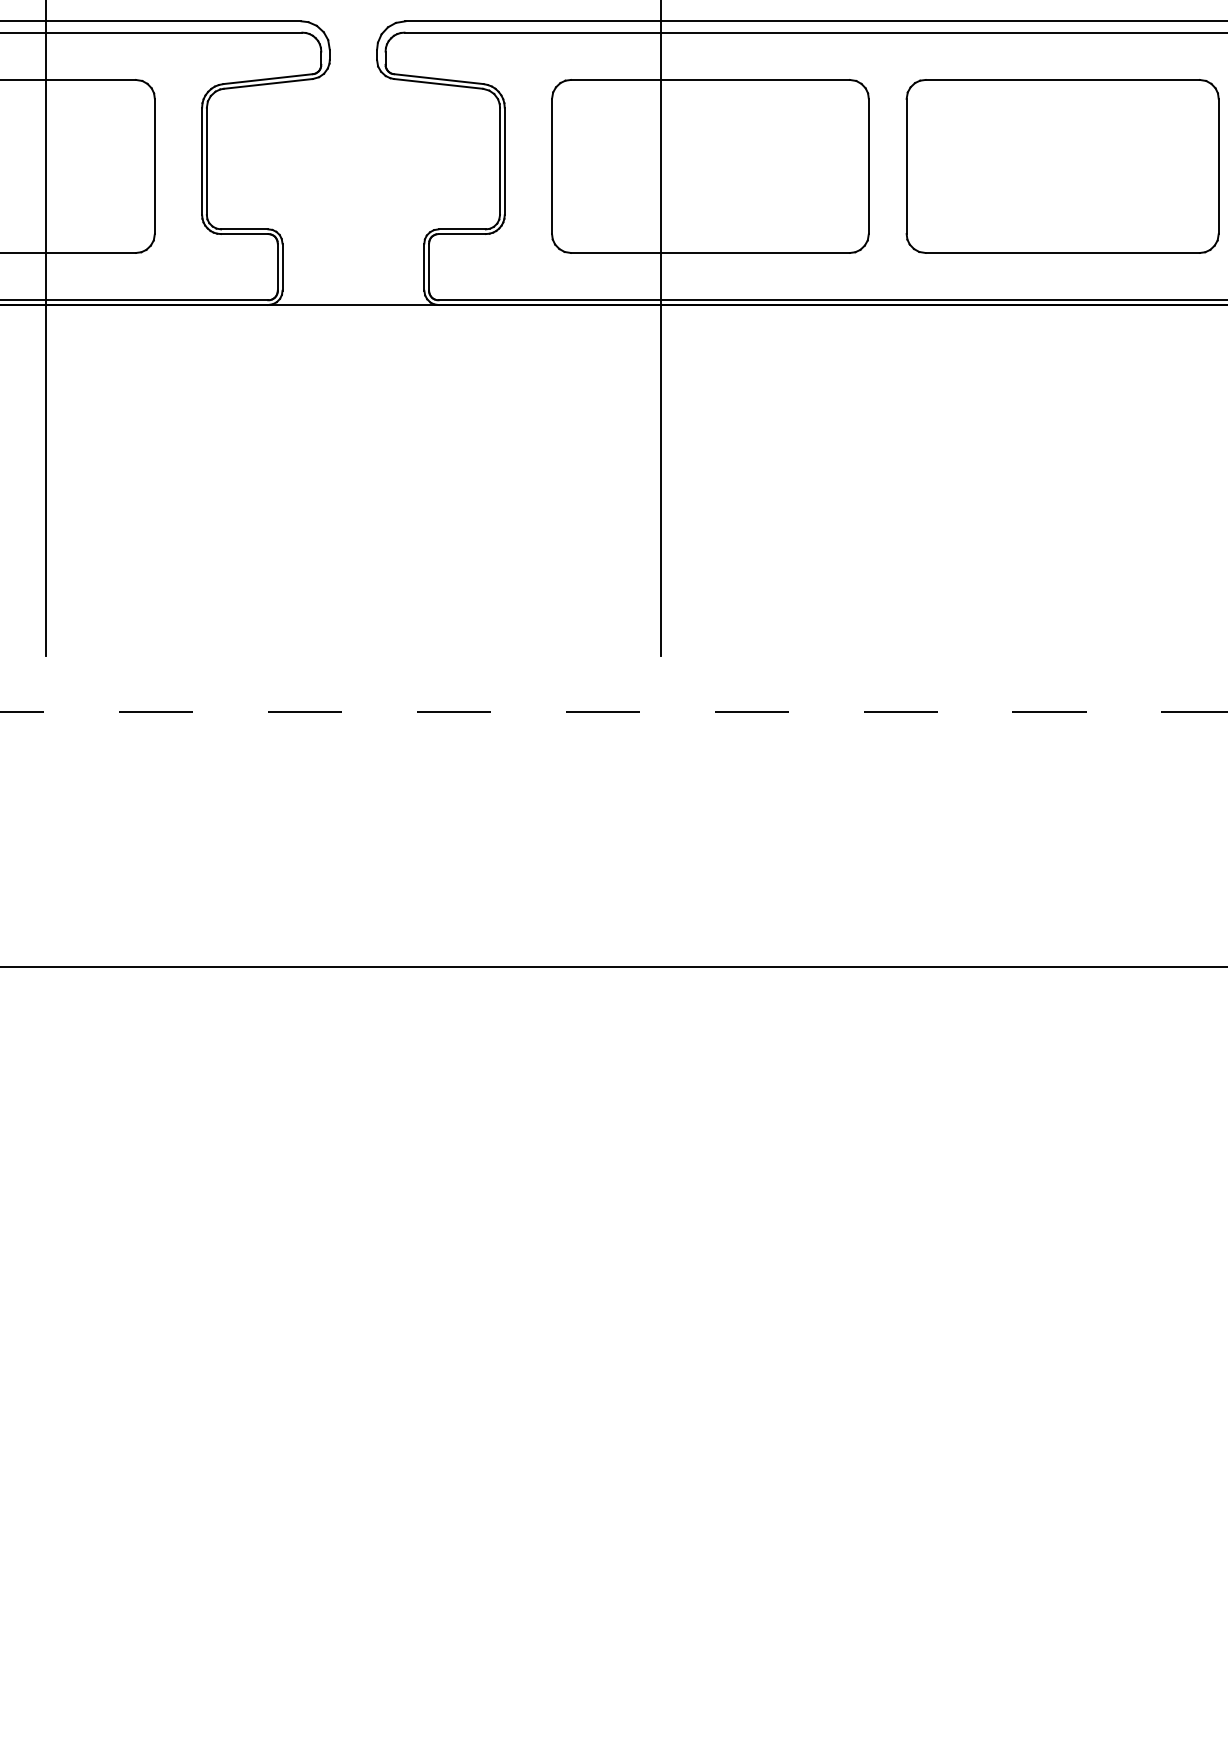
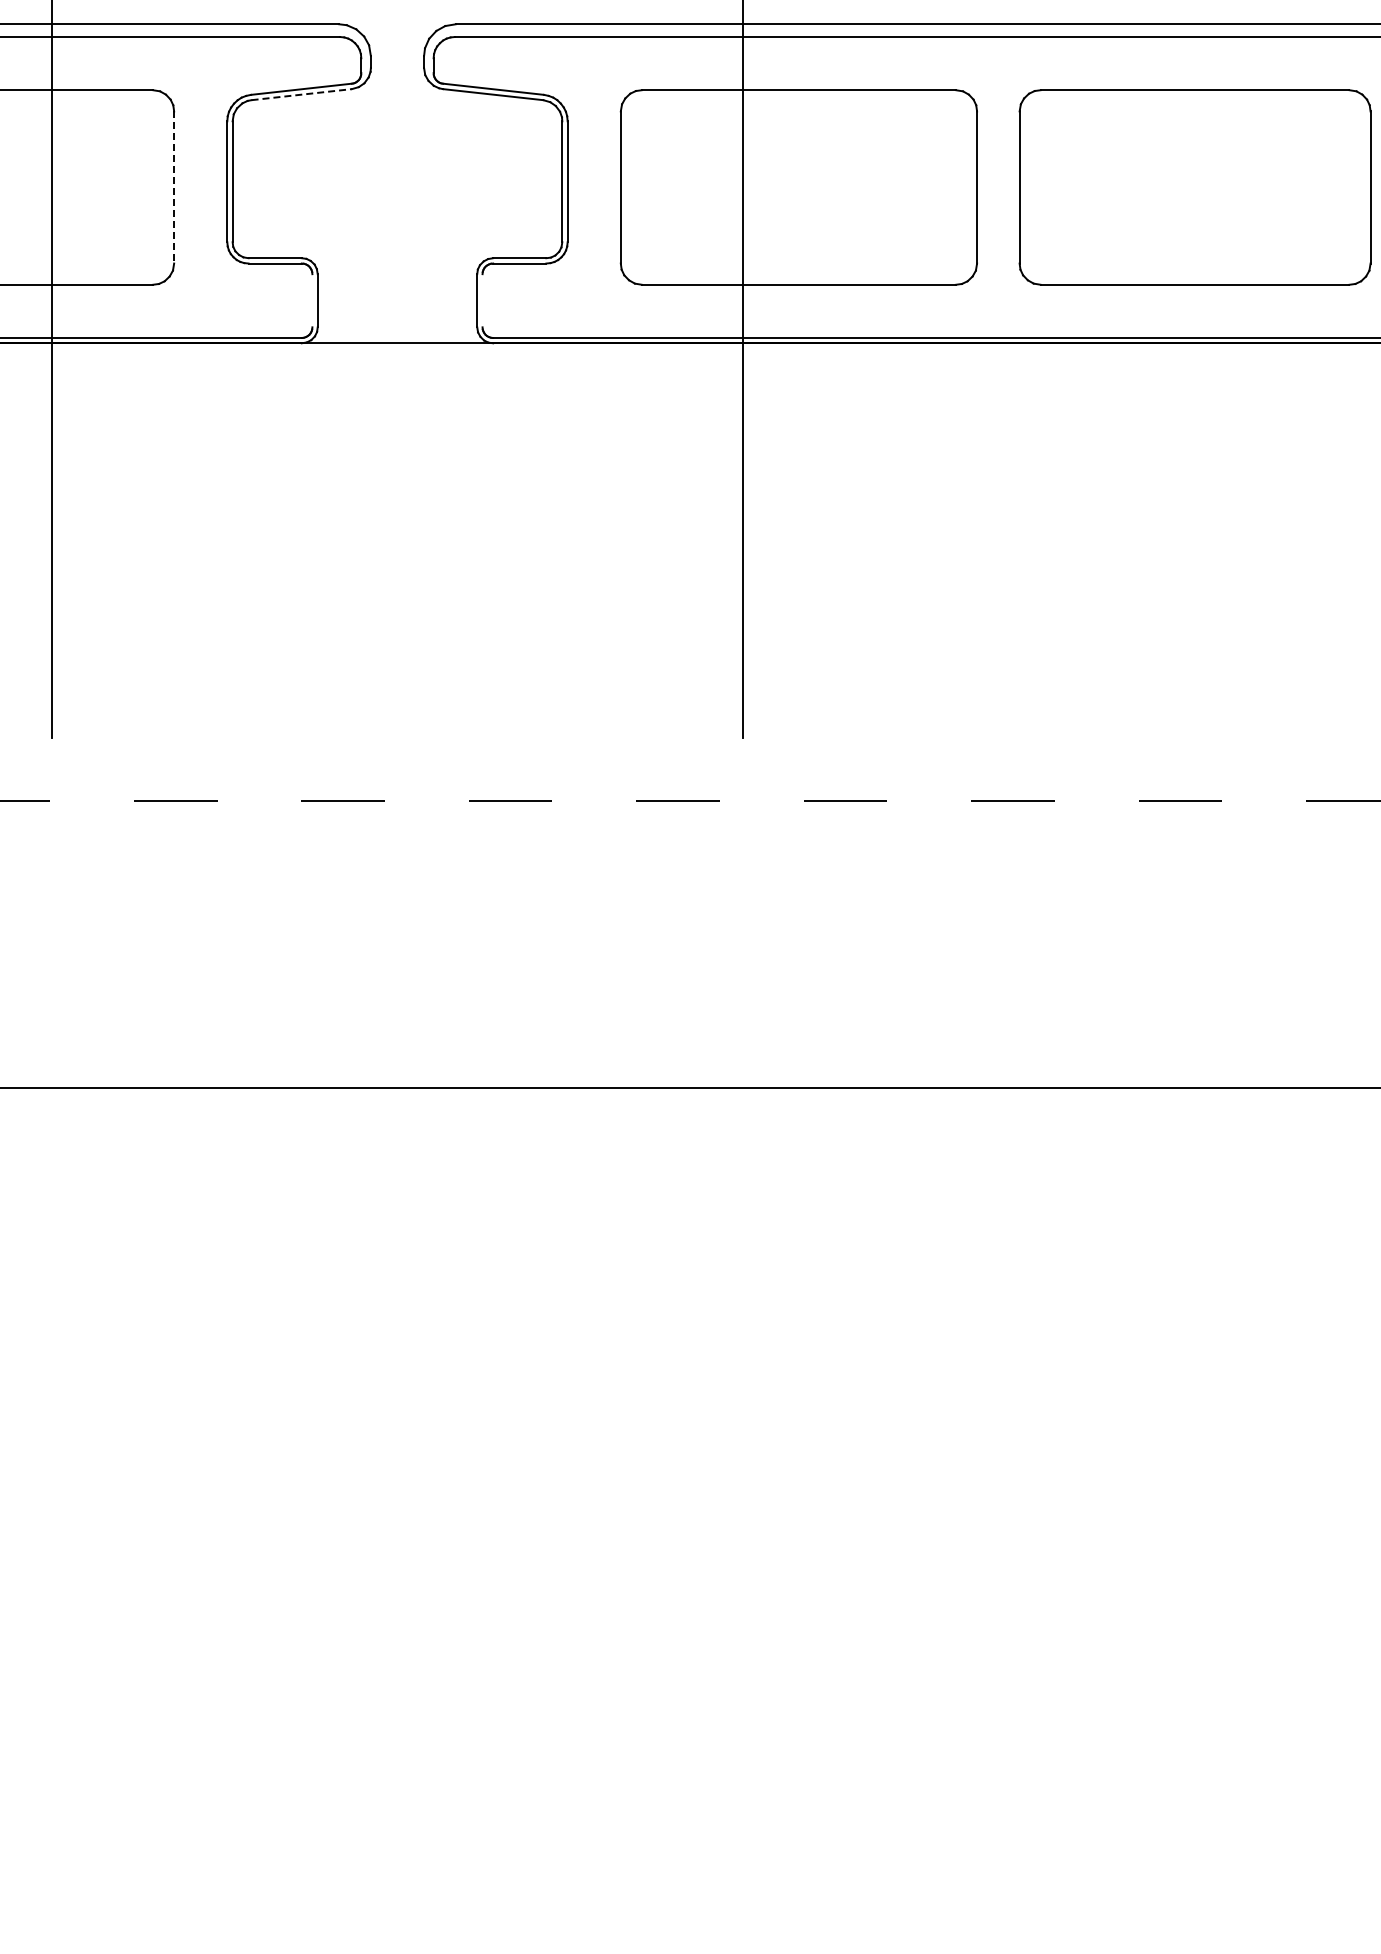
line: (268, 83) -> (301, 94), solid -> dashed
line: (155, 167) -> (174, 188), solid -> dashed
line: (277, 266) -> (312, 300), removed
line: (429, 266) -> (482, 300), removed

